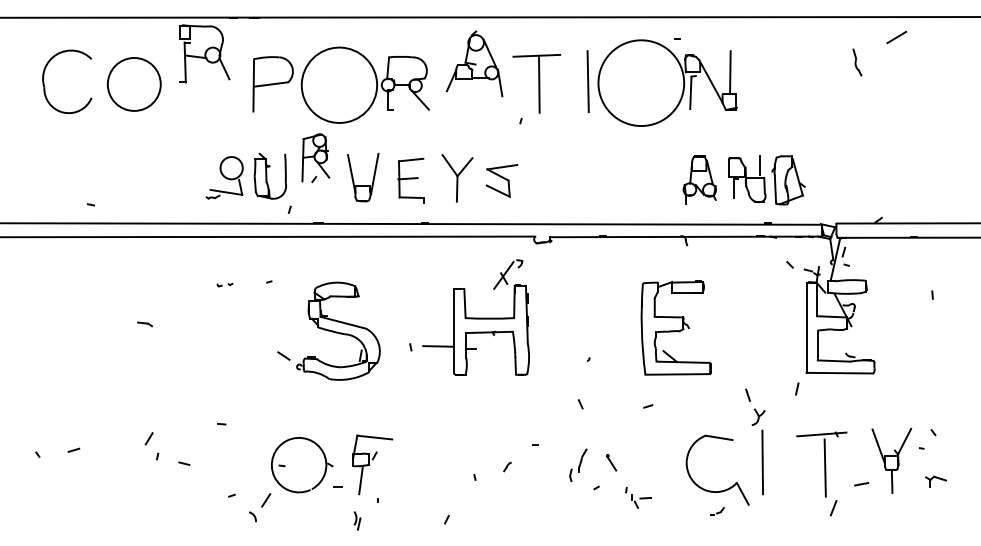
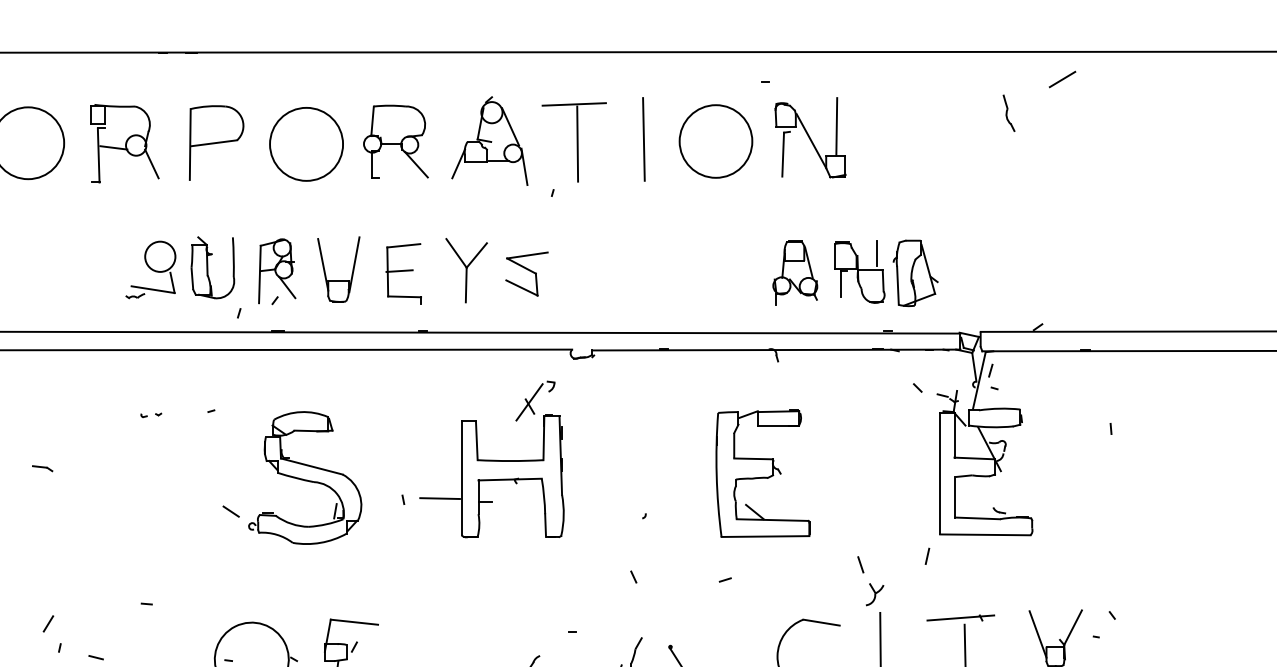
part: (204, 53) -> (124, 143), moved
part: (474, 63) -> (489, 140), moved
circle: (641, 82) -> (716, 140), size x0.62
circle: (339, 85) -> (306, 144), size x0.71
part: (315, 158) -> (276, 272), moved

